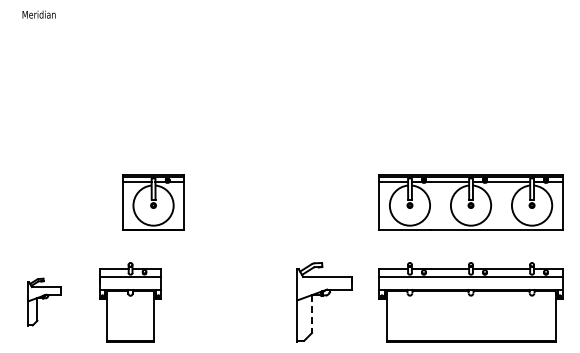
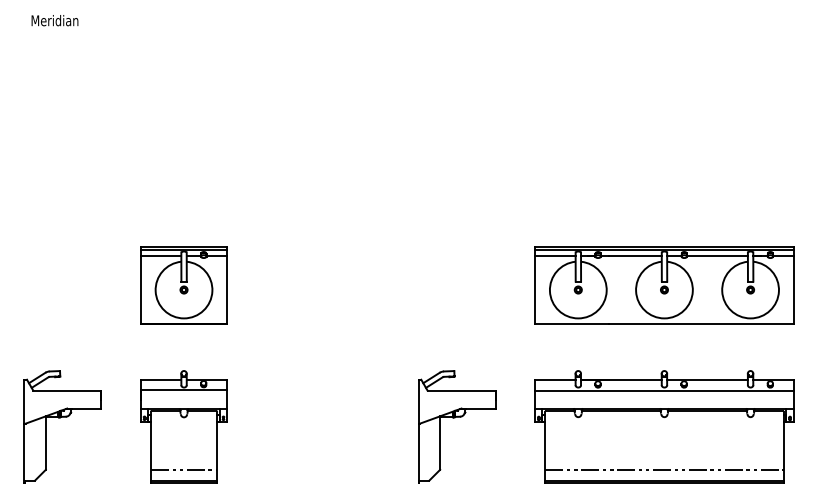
part: (153, 202) -> (183, 285), moved
part: (44, 302) -> (62, 426), size x1.67
line: (312, 314) -> (440, 443), dashed -> solid
line: (130, 332) -> (183, 469), added
line: (470, 332) -> (663, 469), added

